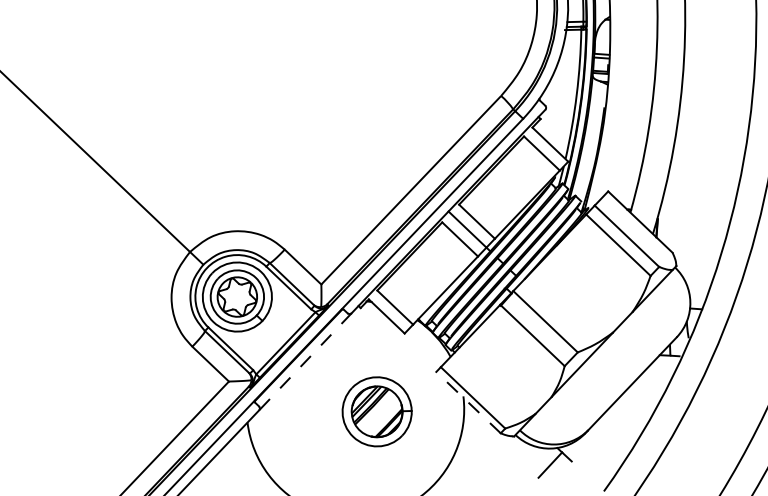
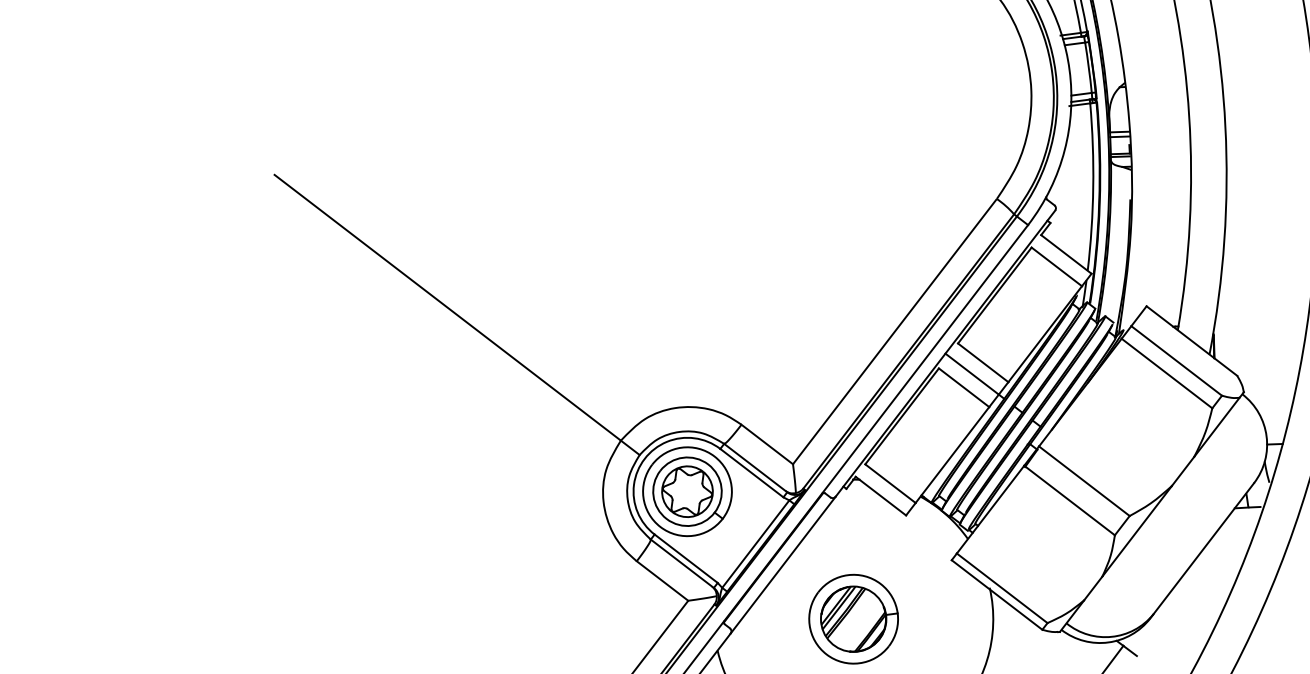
line: (304, 362) -> (782, 565), dashed -> solid
line: (468, 402) -> (996, 594), dashed -> solid
part: (377, 411) -> (853, 618), moved

